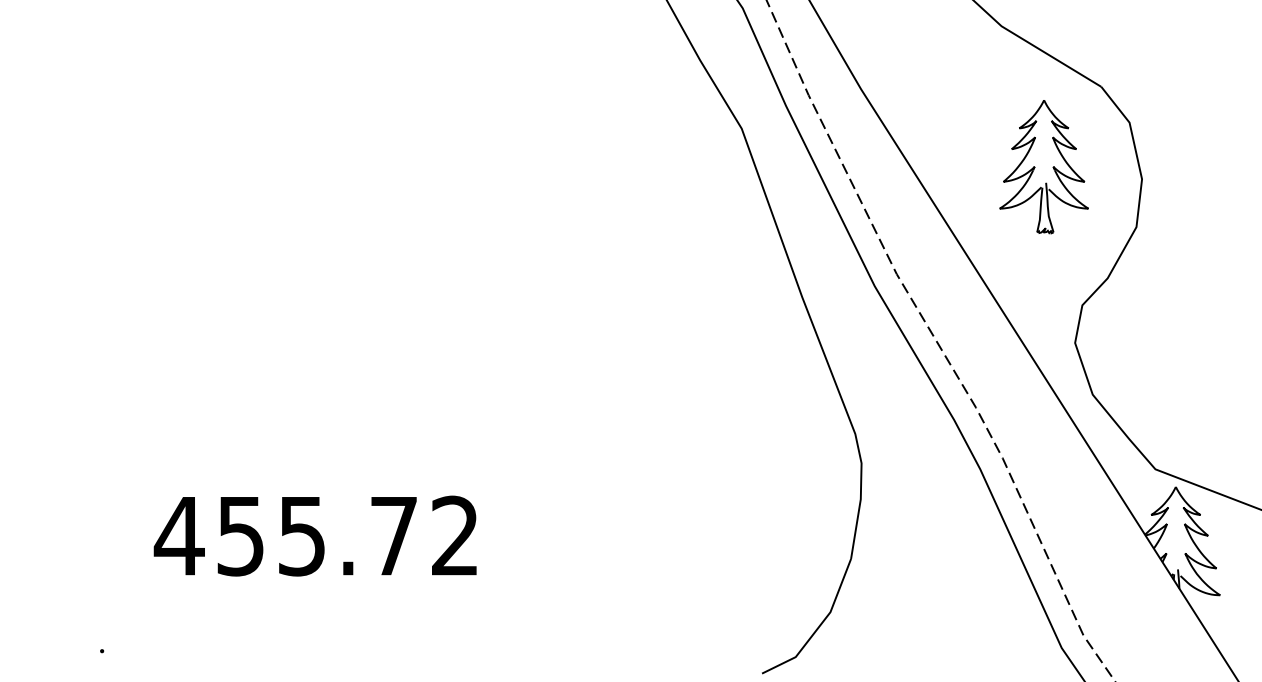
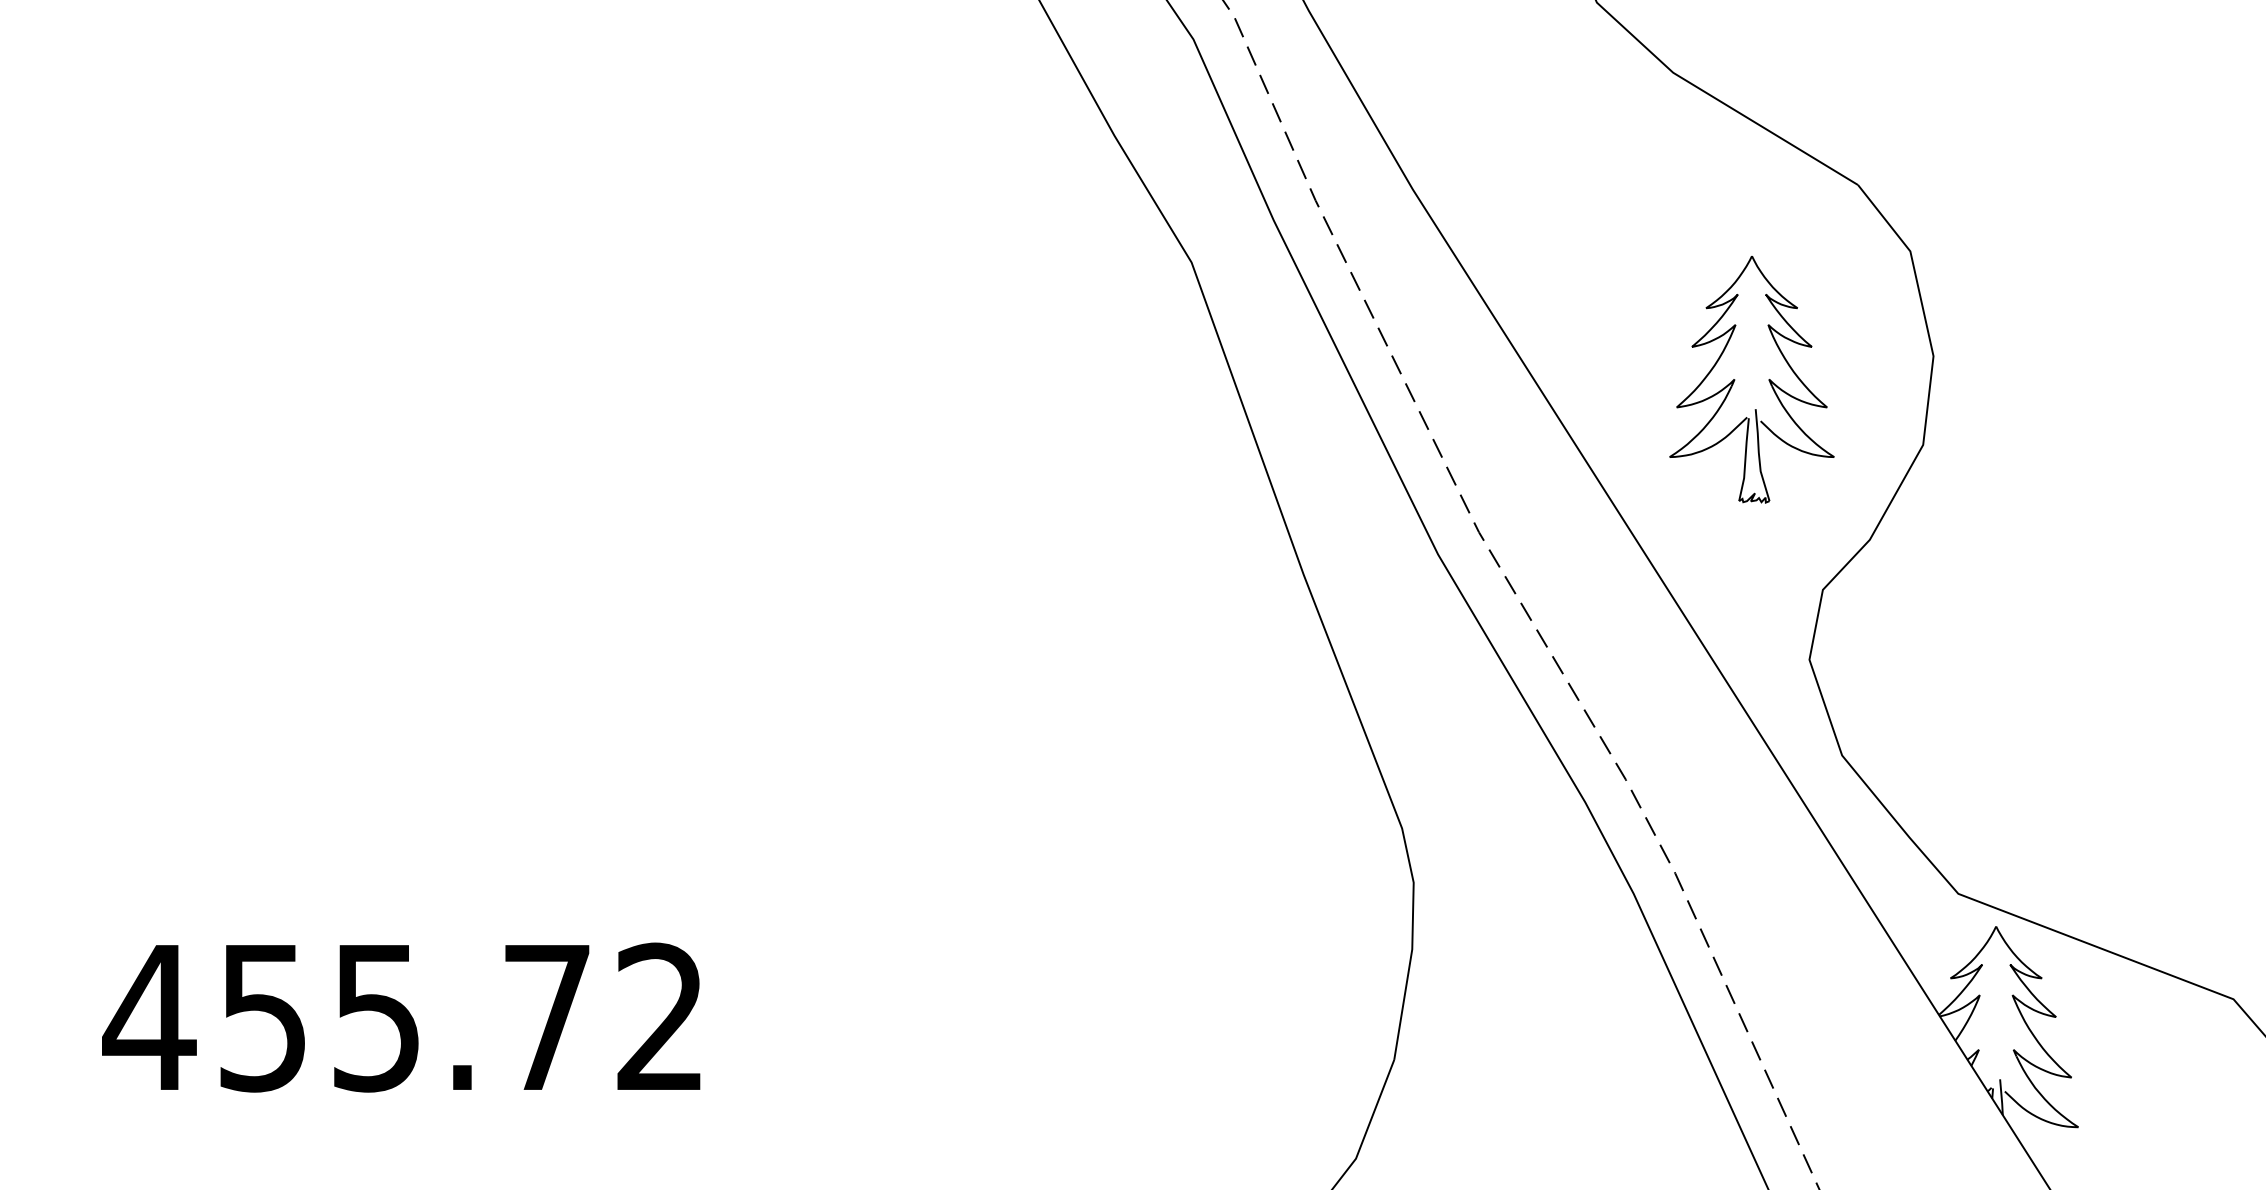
part: (1043, 167) -> (1750, 380), moved

